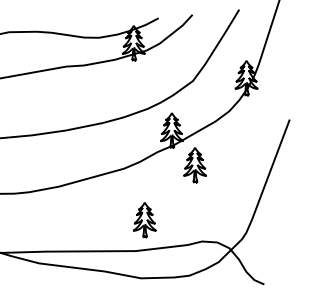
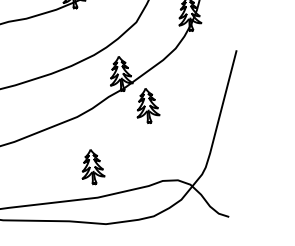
part: (144, 220) -> (92, 167), moved

